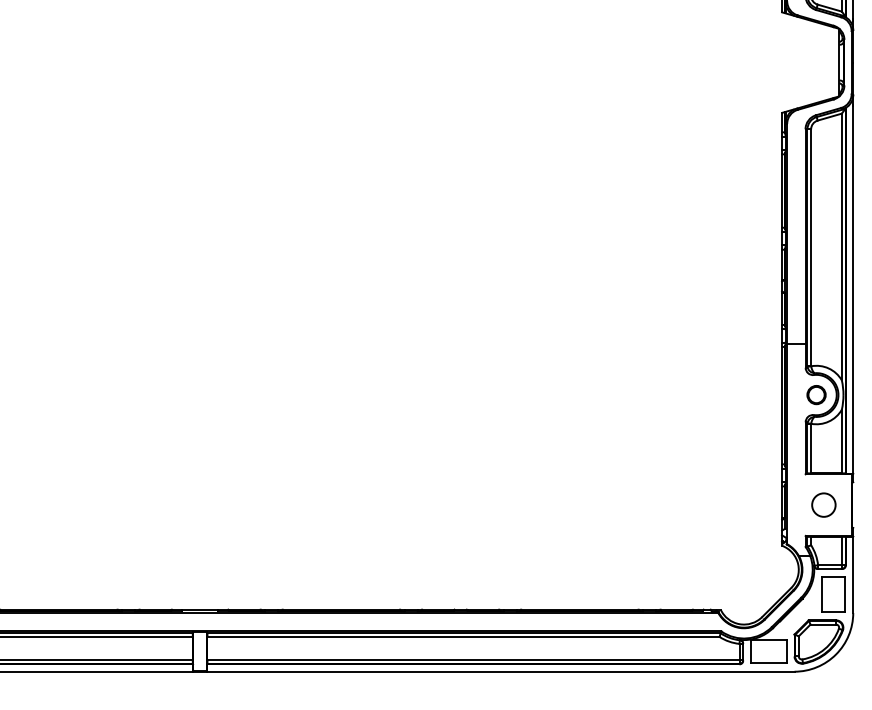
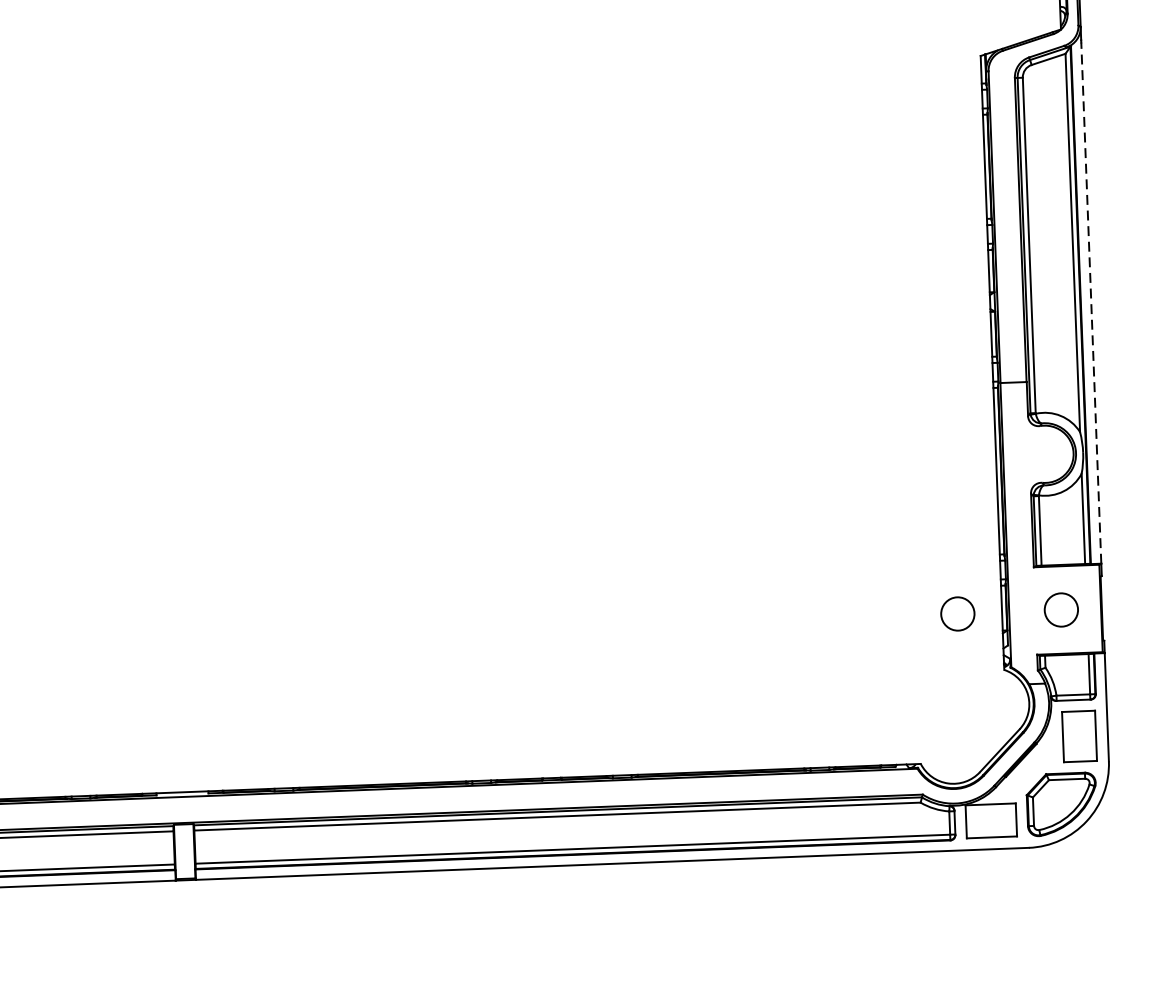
line: (853, 289) -> (1091, 302), solid -> dashed
circle: (816, 395) -> (1044, 454), removed
circle: (750, 504) -> (957, 613), added

